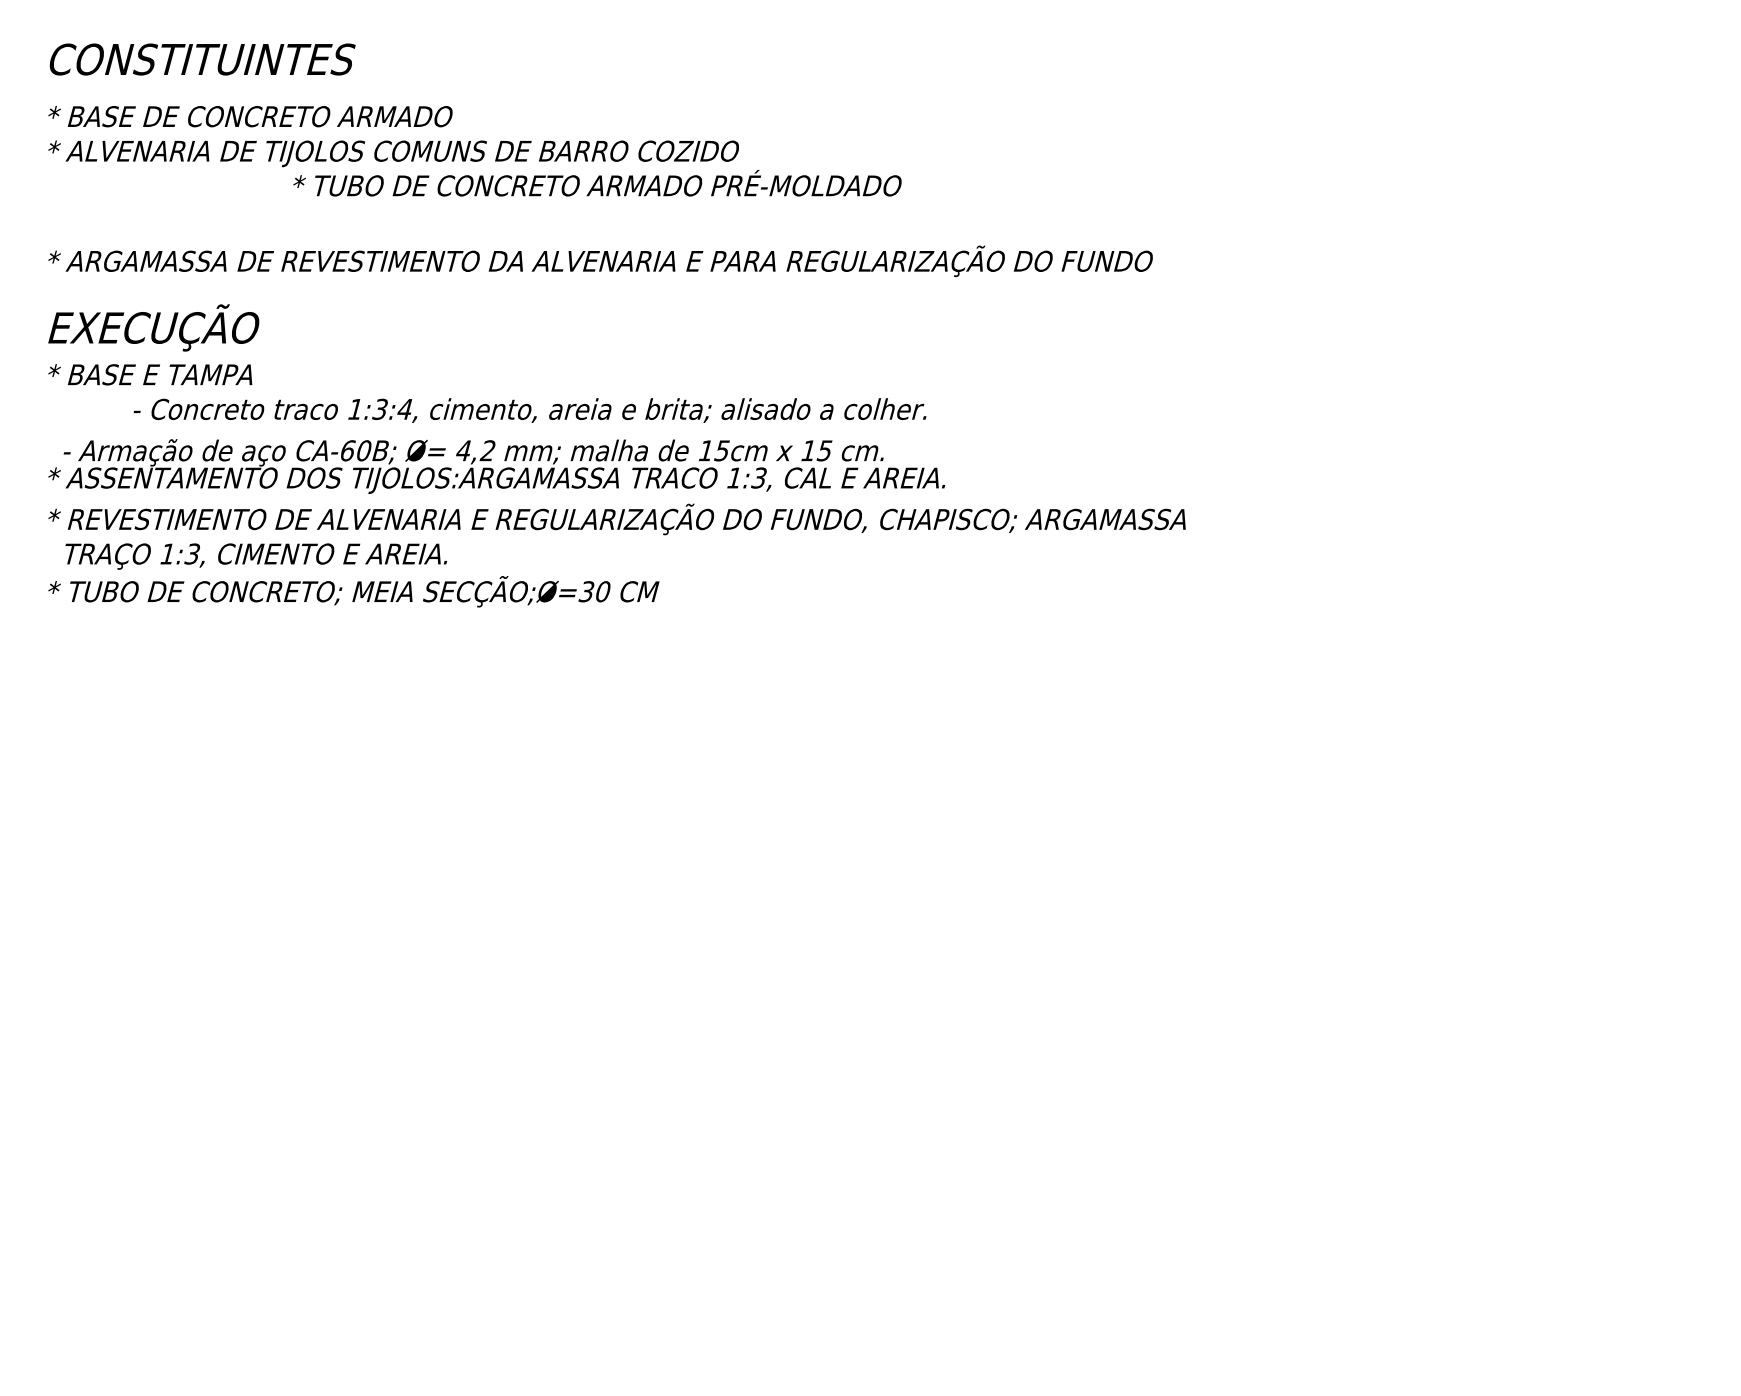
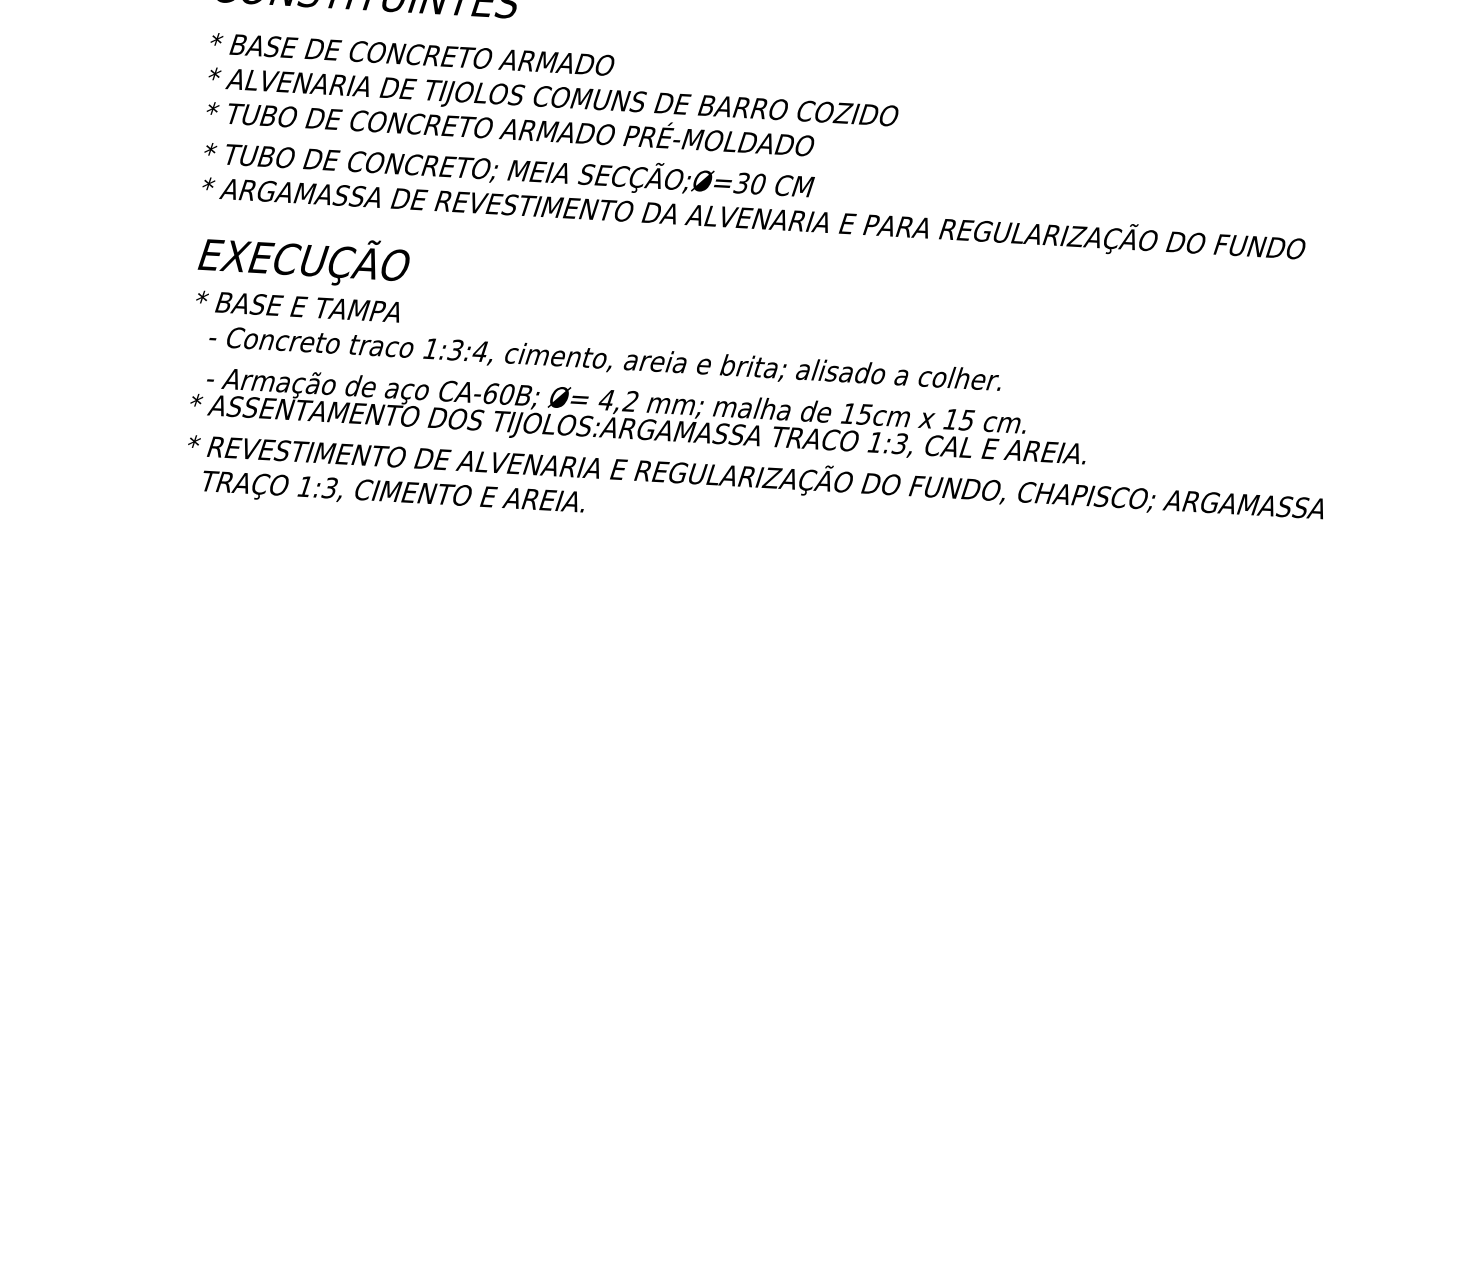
text: (597, 183) -> (510, 126), moved
text: (529, 410) -> (604, 359), moved
text: (353, 591) -> (509, 169), moved

